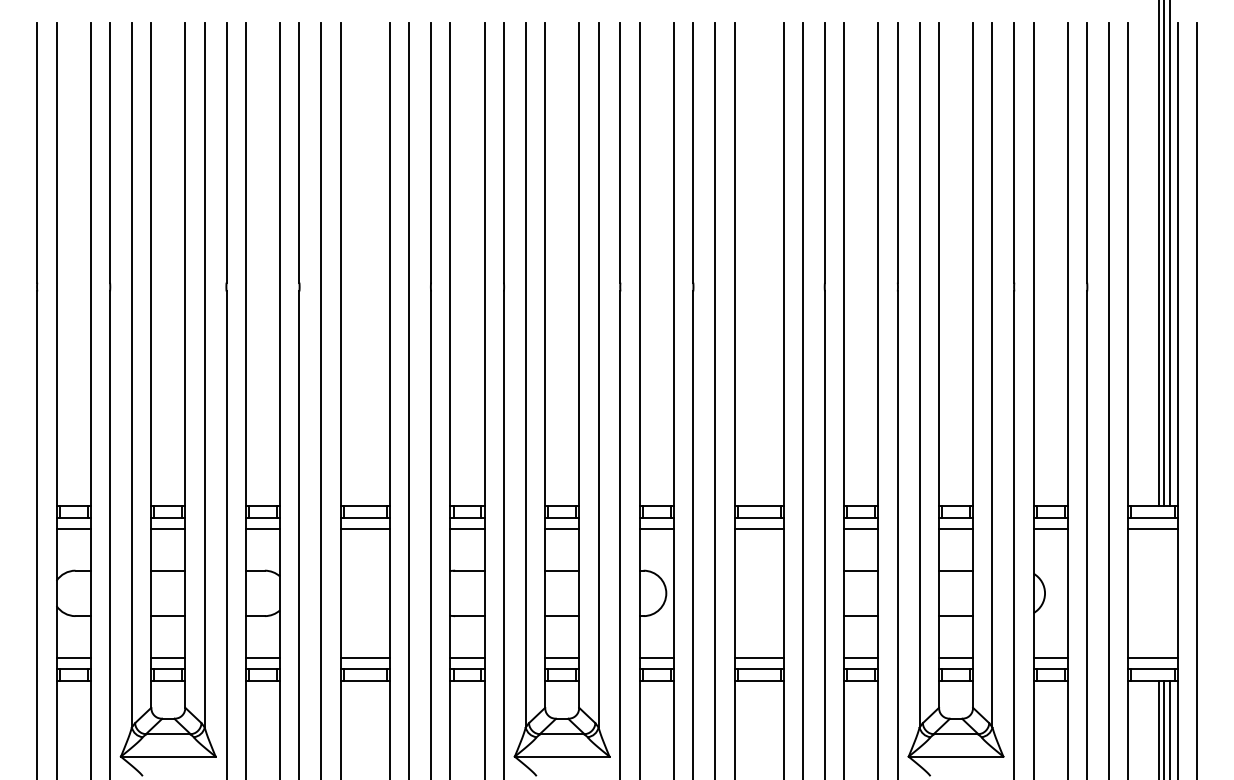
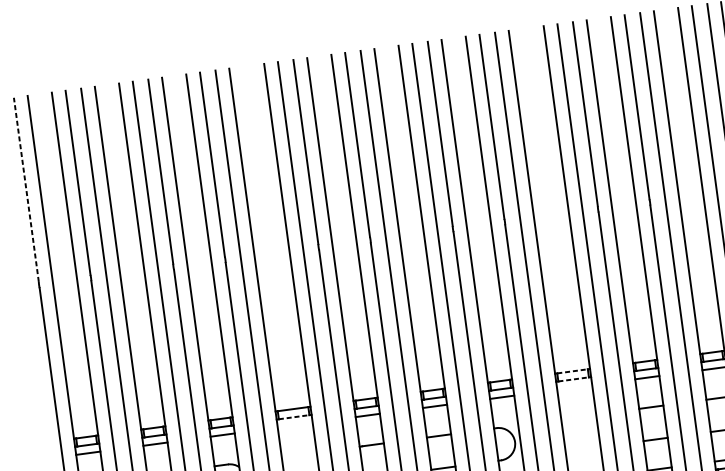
line: (37, 152) -> (26, 189), solid -> dashed
line: (759, 506) -> (572, 371), solid -> dashed
line: (365, 517) -> (294, 417), solid -> dashed
line: (759, 517) -> (573, 379), solid -> dashed
line: (364, 529) -> (294, 425), removed
line: (758, 529) -> (574, 387), removed

